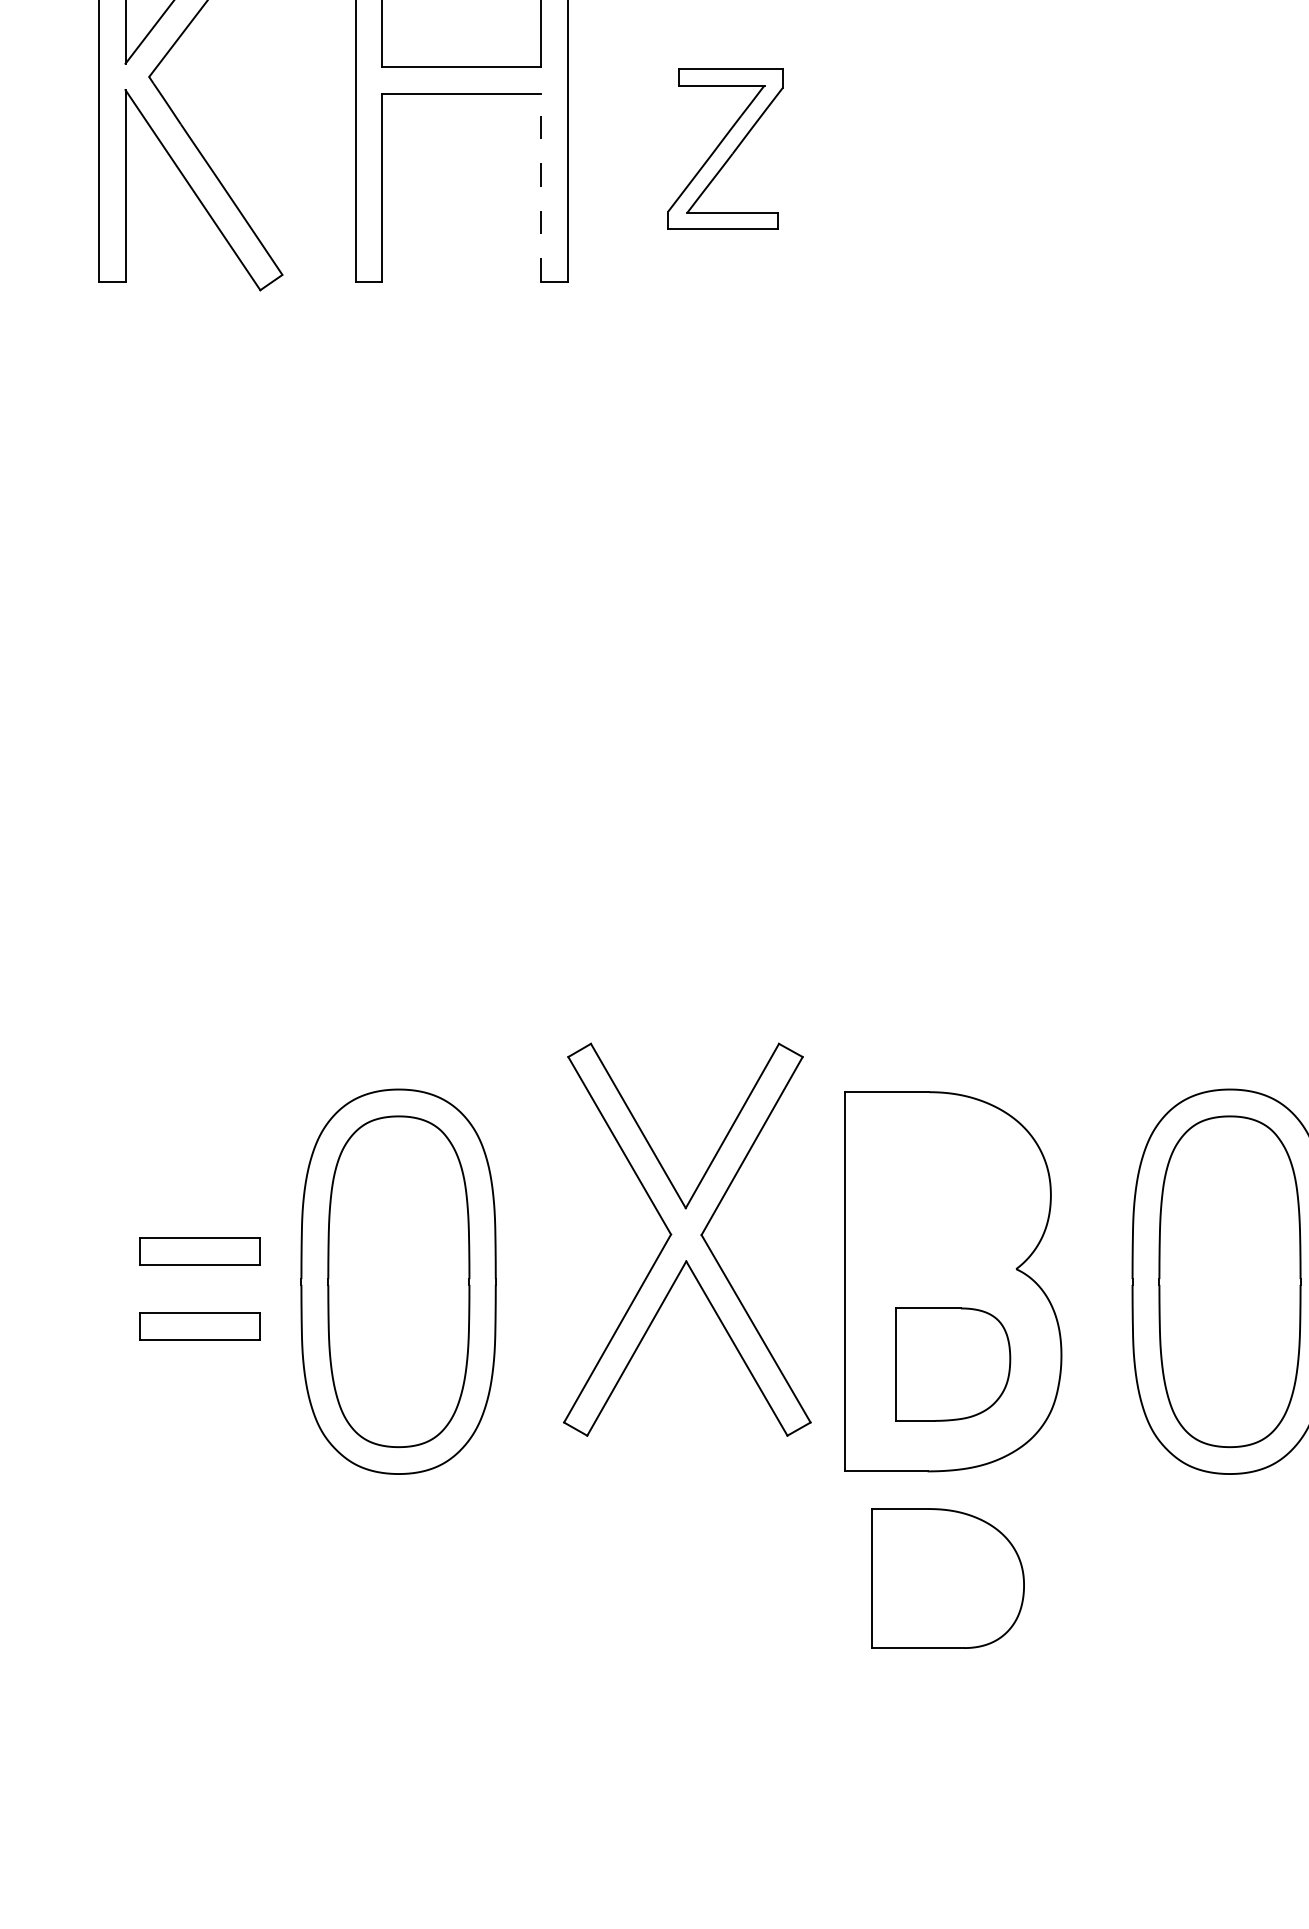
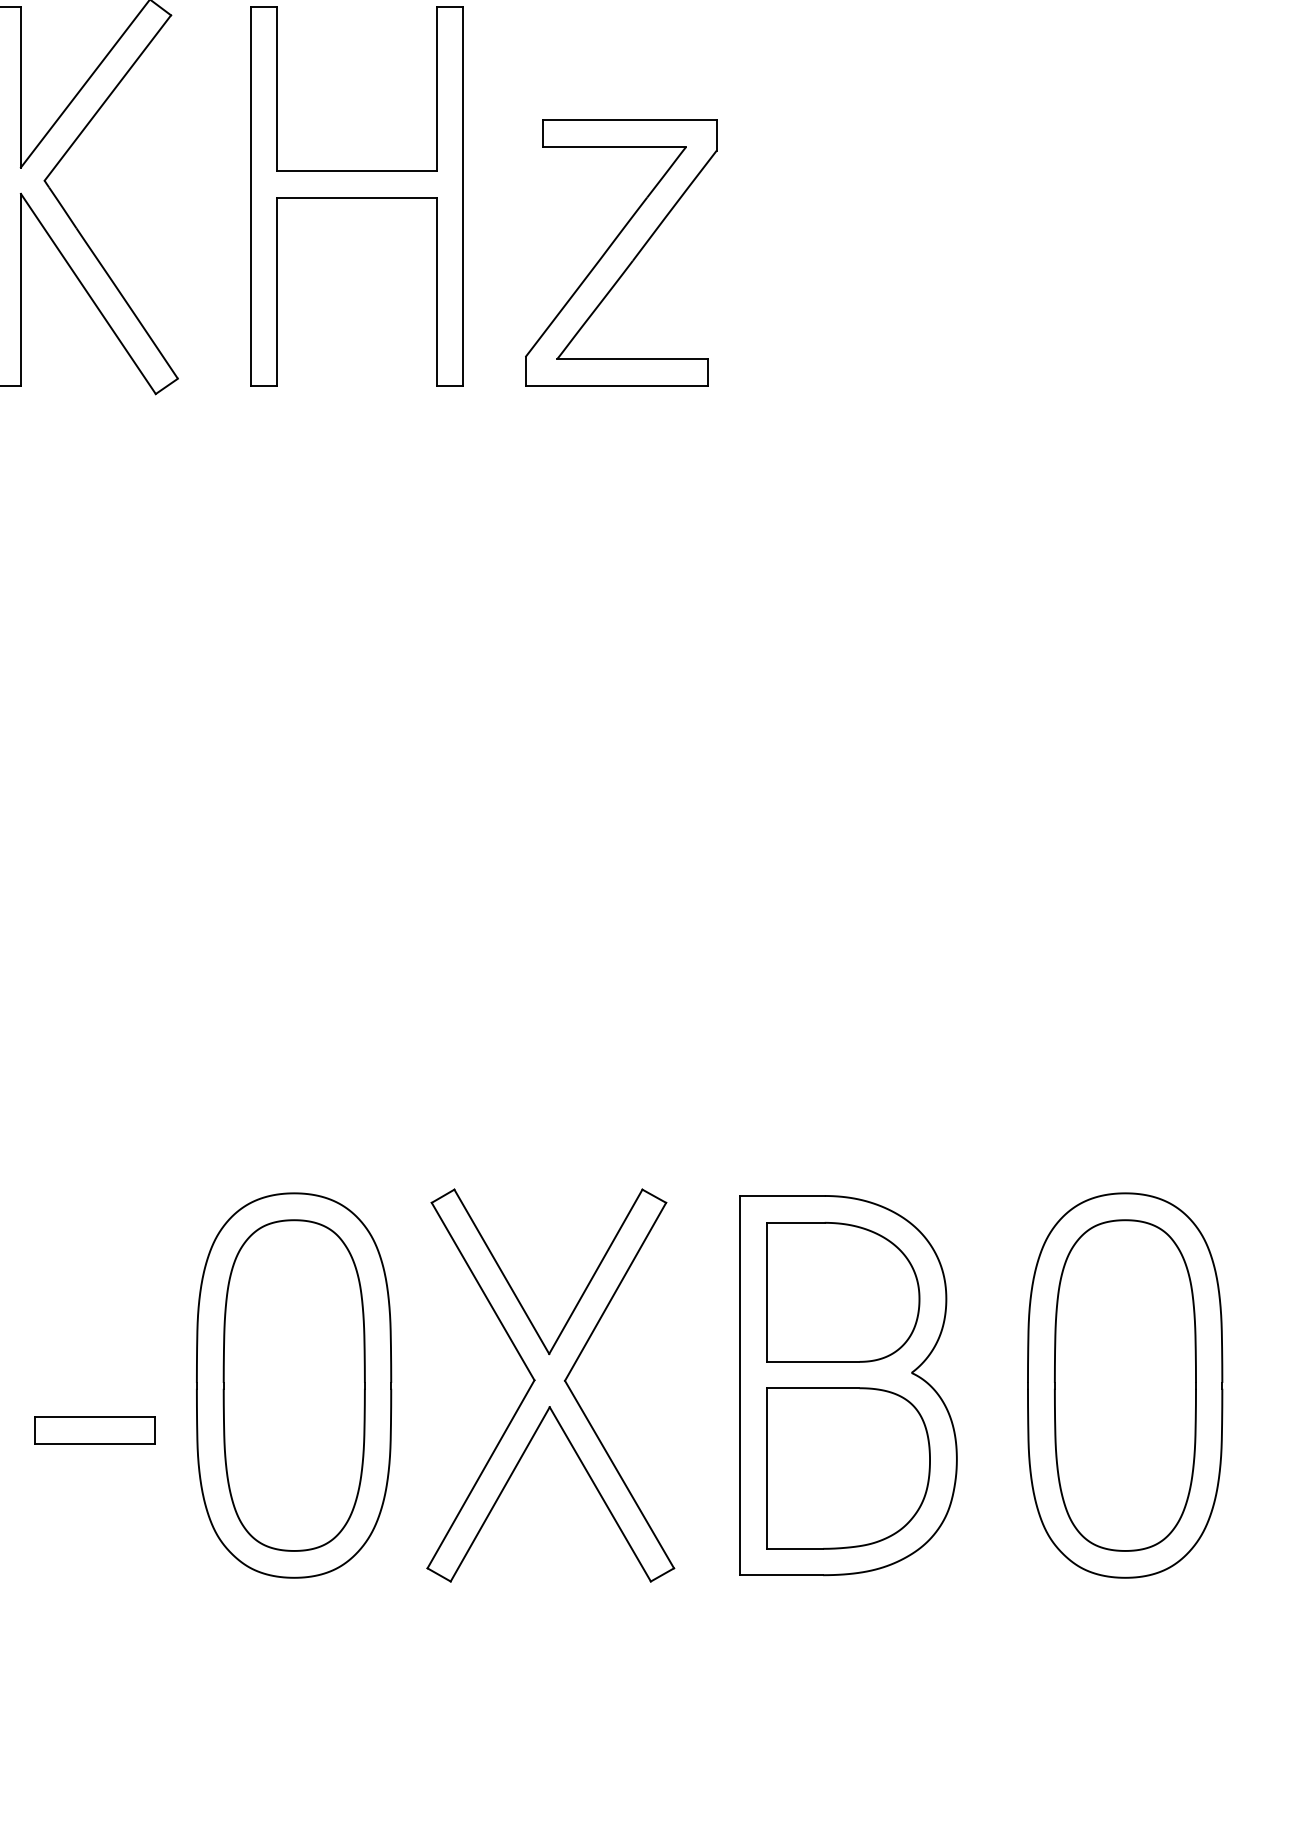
part: (725, 148) -> (620, 252), size x1.67
line: (541, 188) -> (436, 292), dashed -> solid
part: (687, 1239) -> (550, 1385), moved
part: (199, 1251) -> (94, 1355), removed
part: (953, 1364) -> (848, 1468), size x1.43
part: (947, 1578) -> (842, 1292), moved

